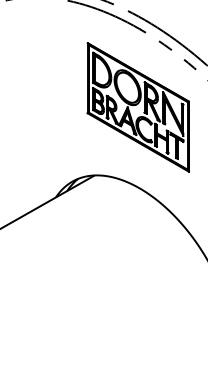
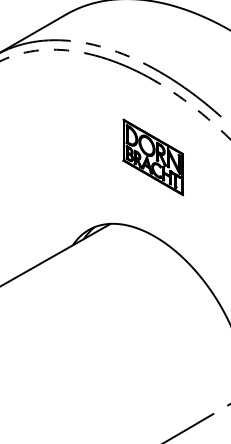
part: (137, 107) -> (152, 157), size x0.6

